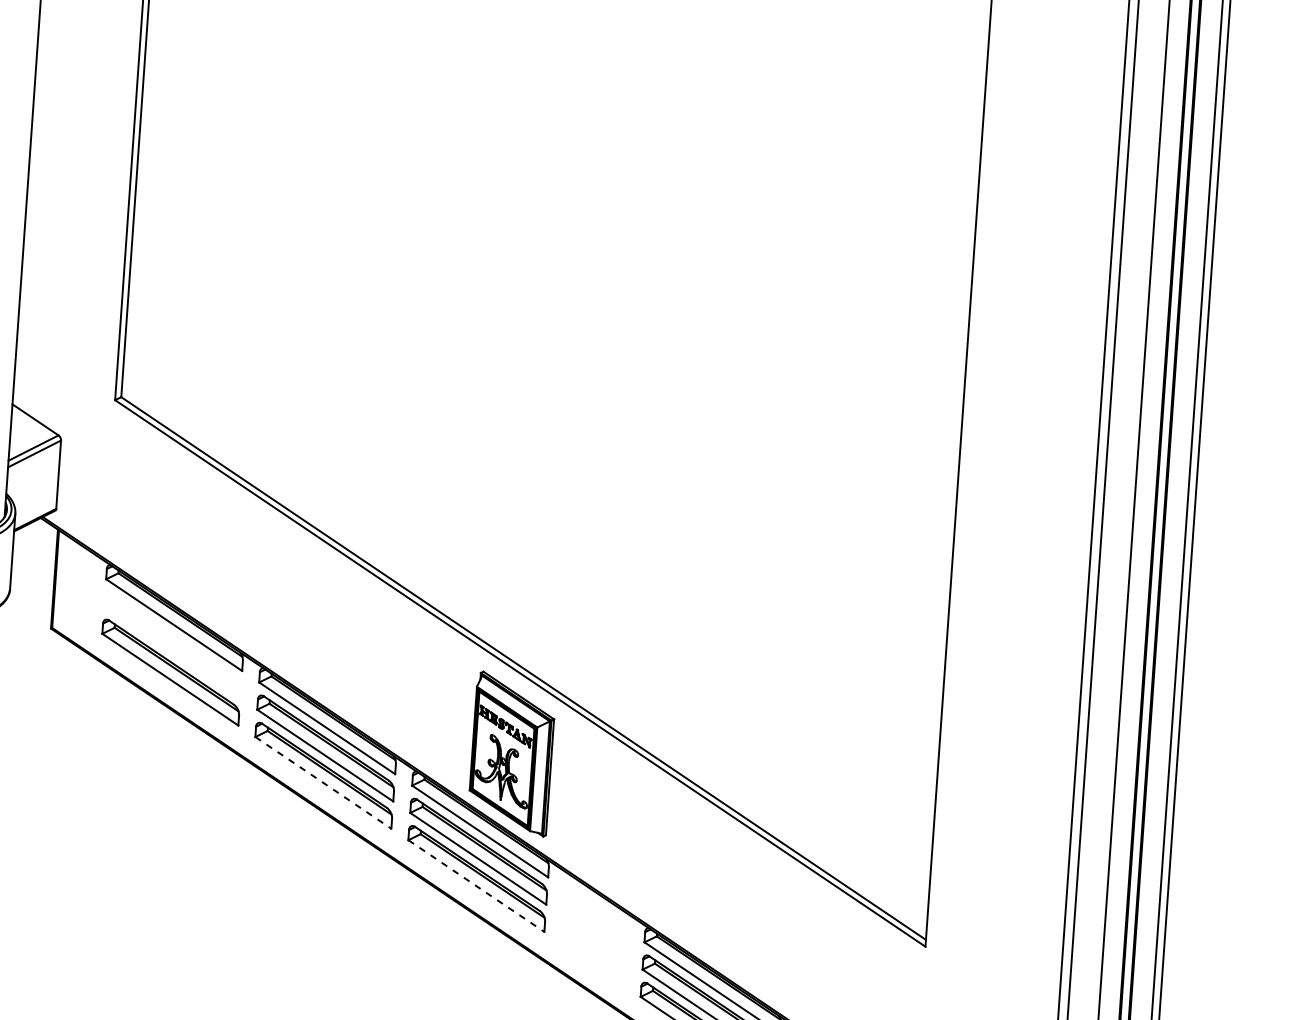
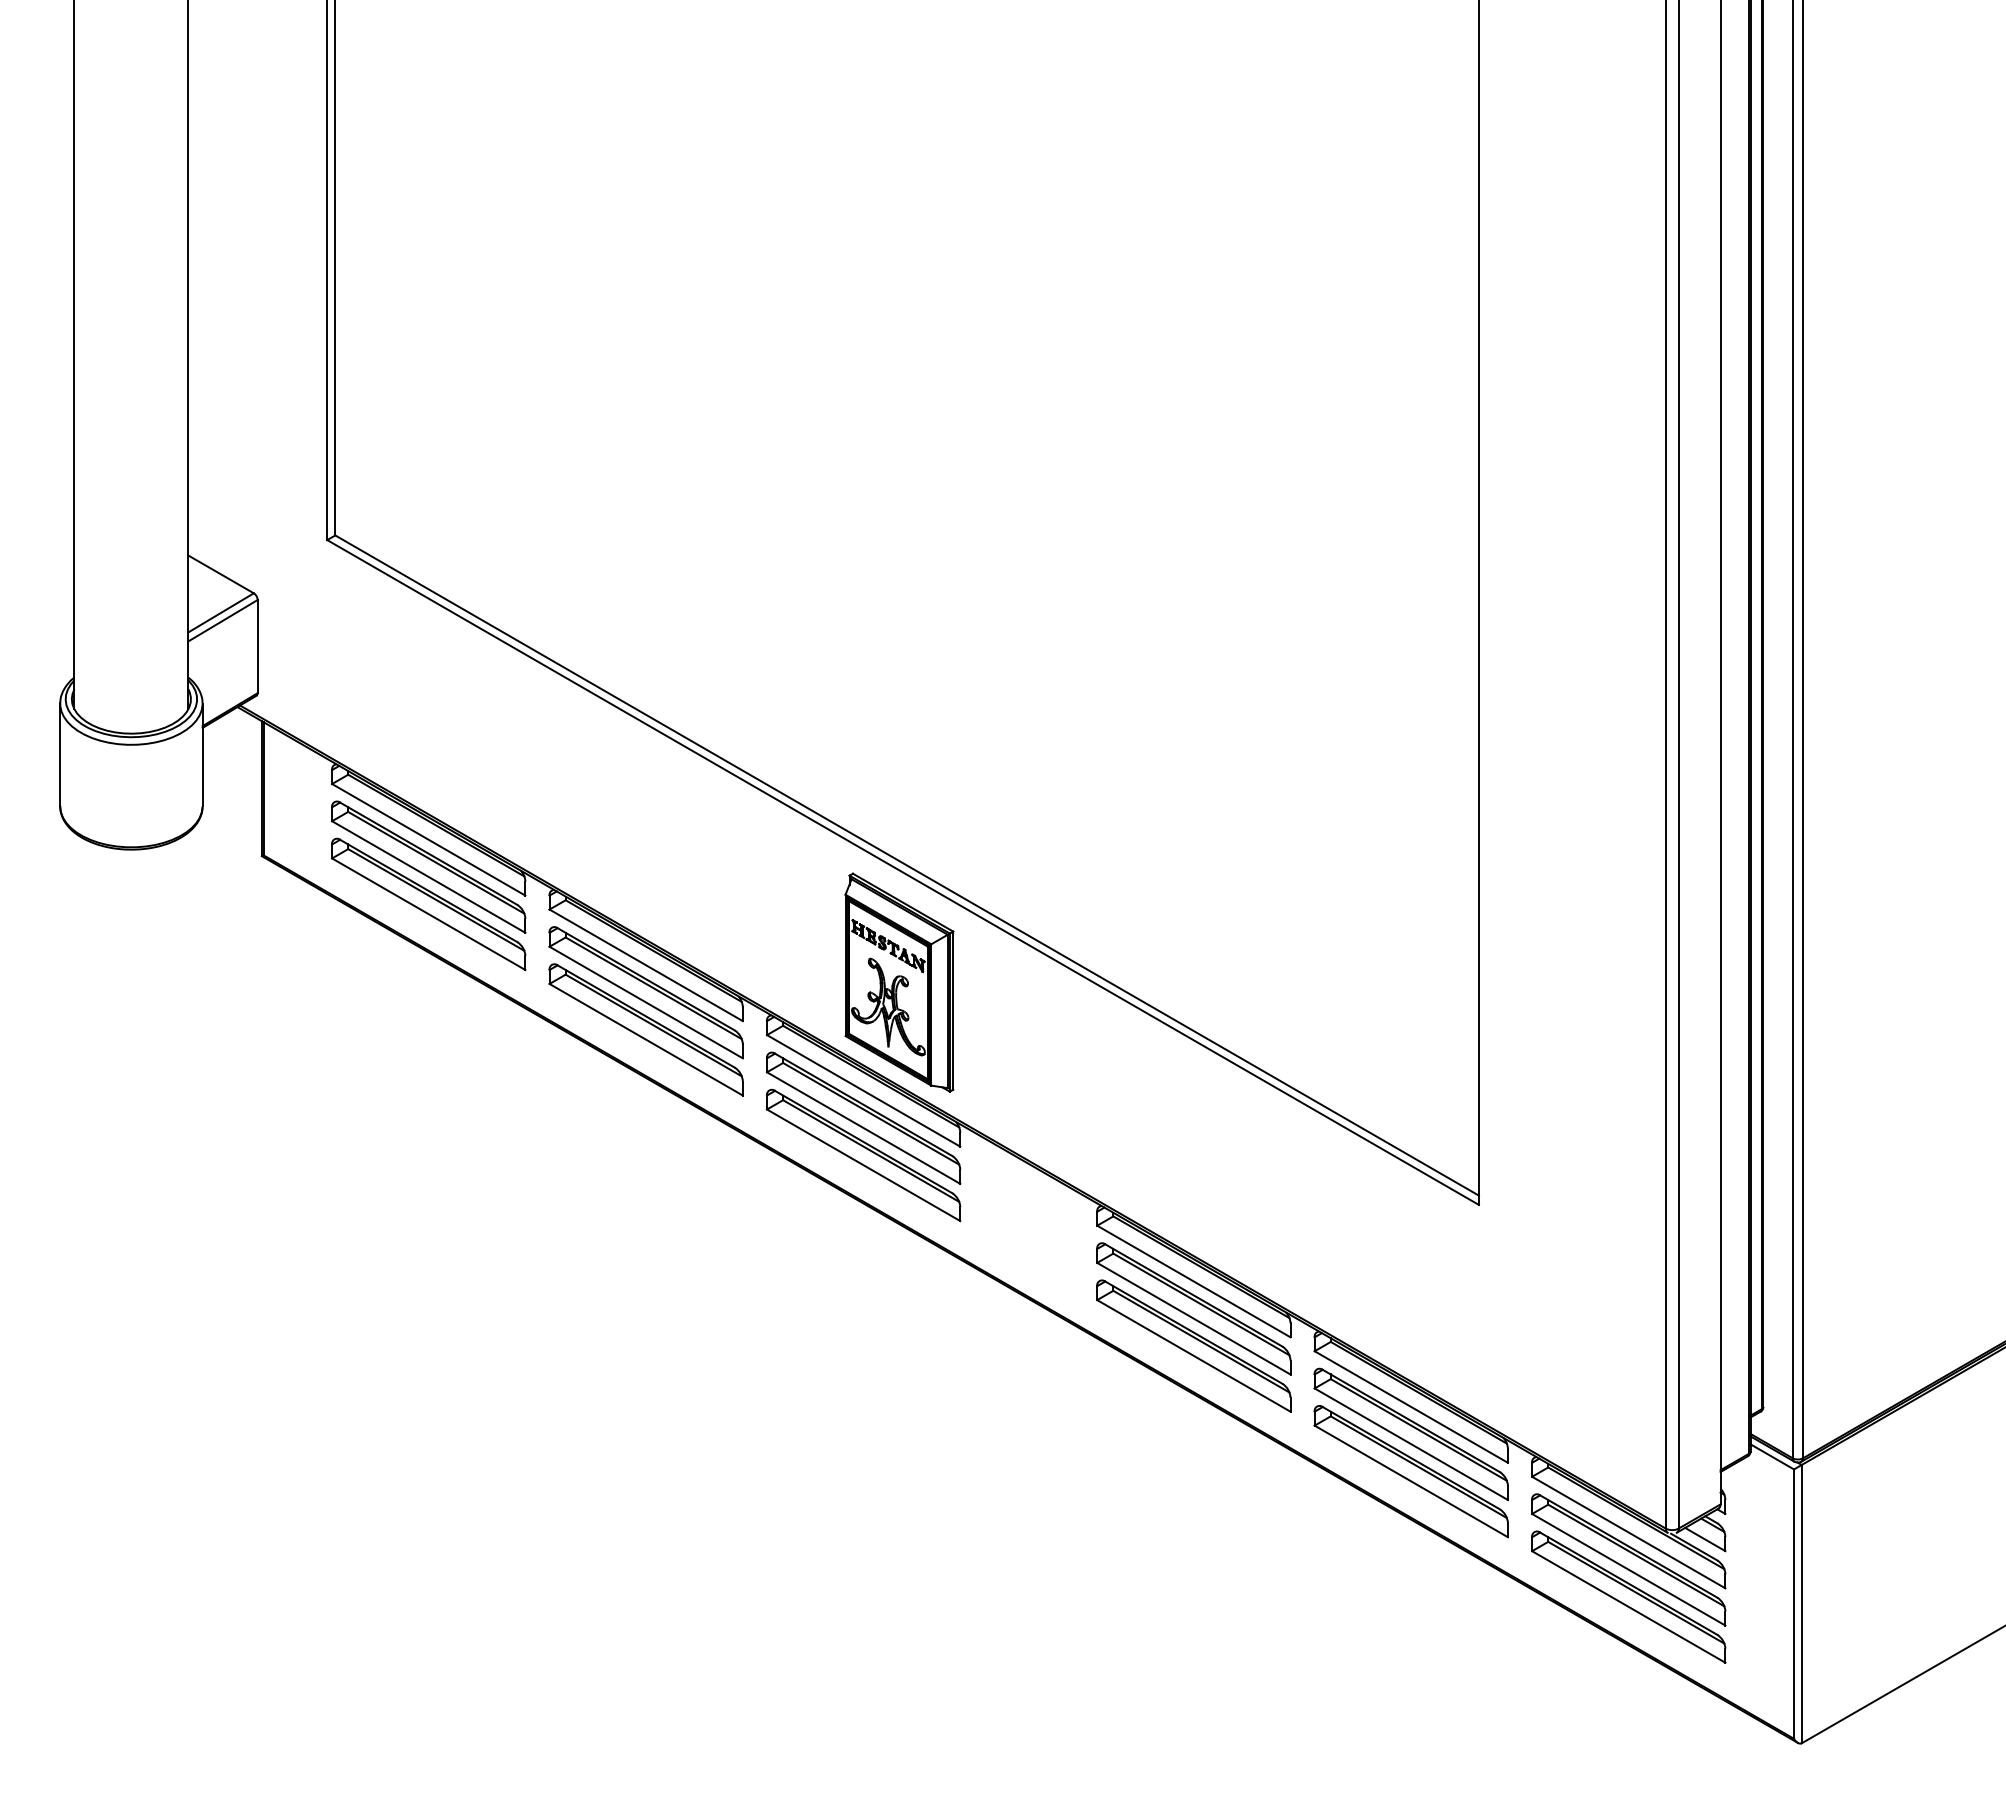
part: (172, 644) -> (428, 866), added
line: (323, 782) -> (646, 1039), dashed -> solid
line: (476, 886) -> (863, 1165), dashed -> solid

